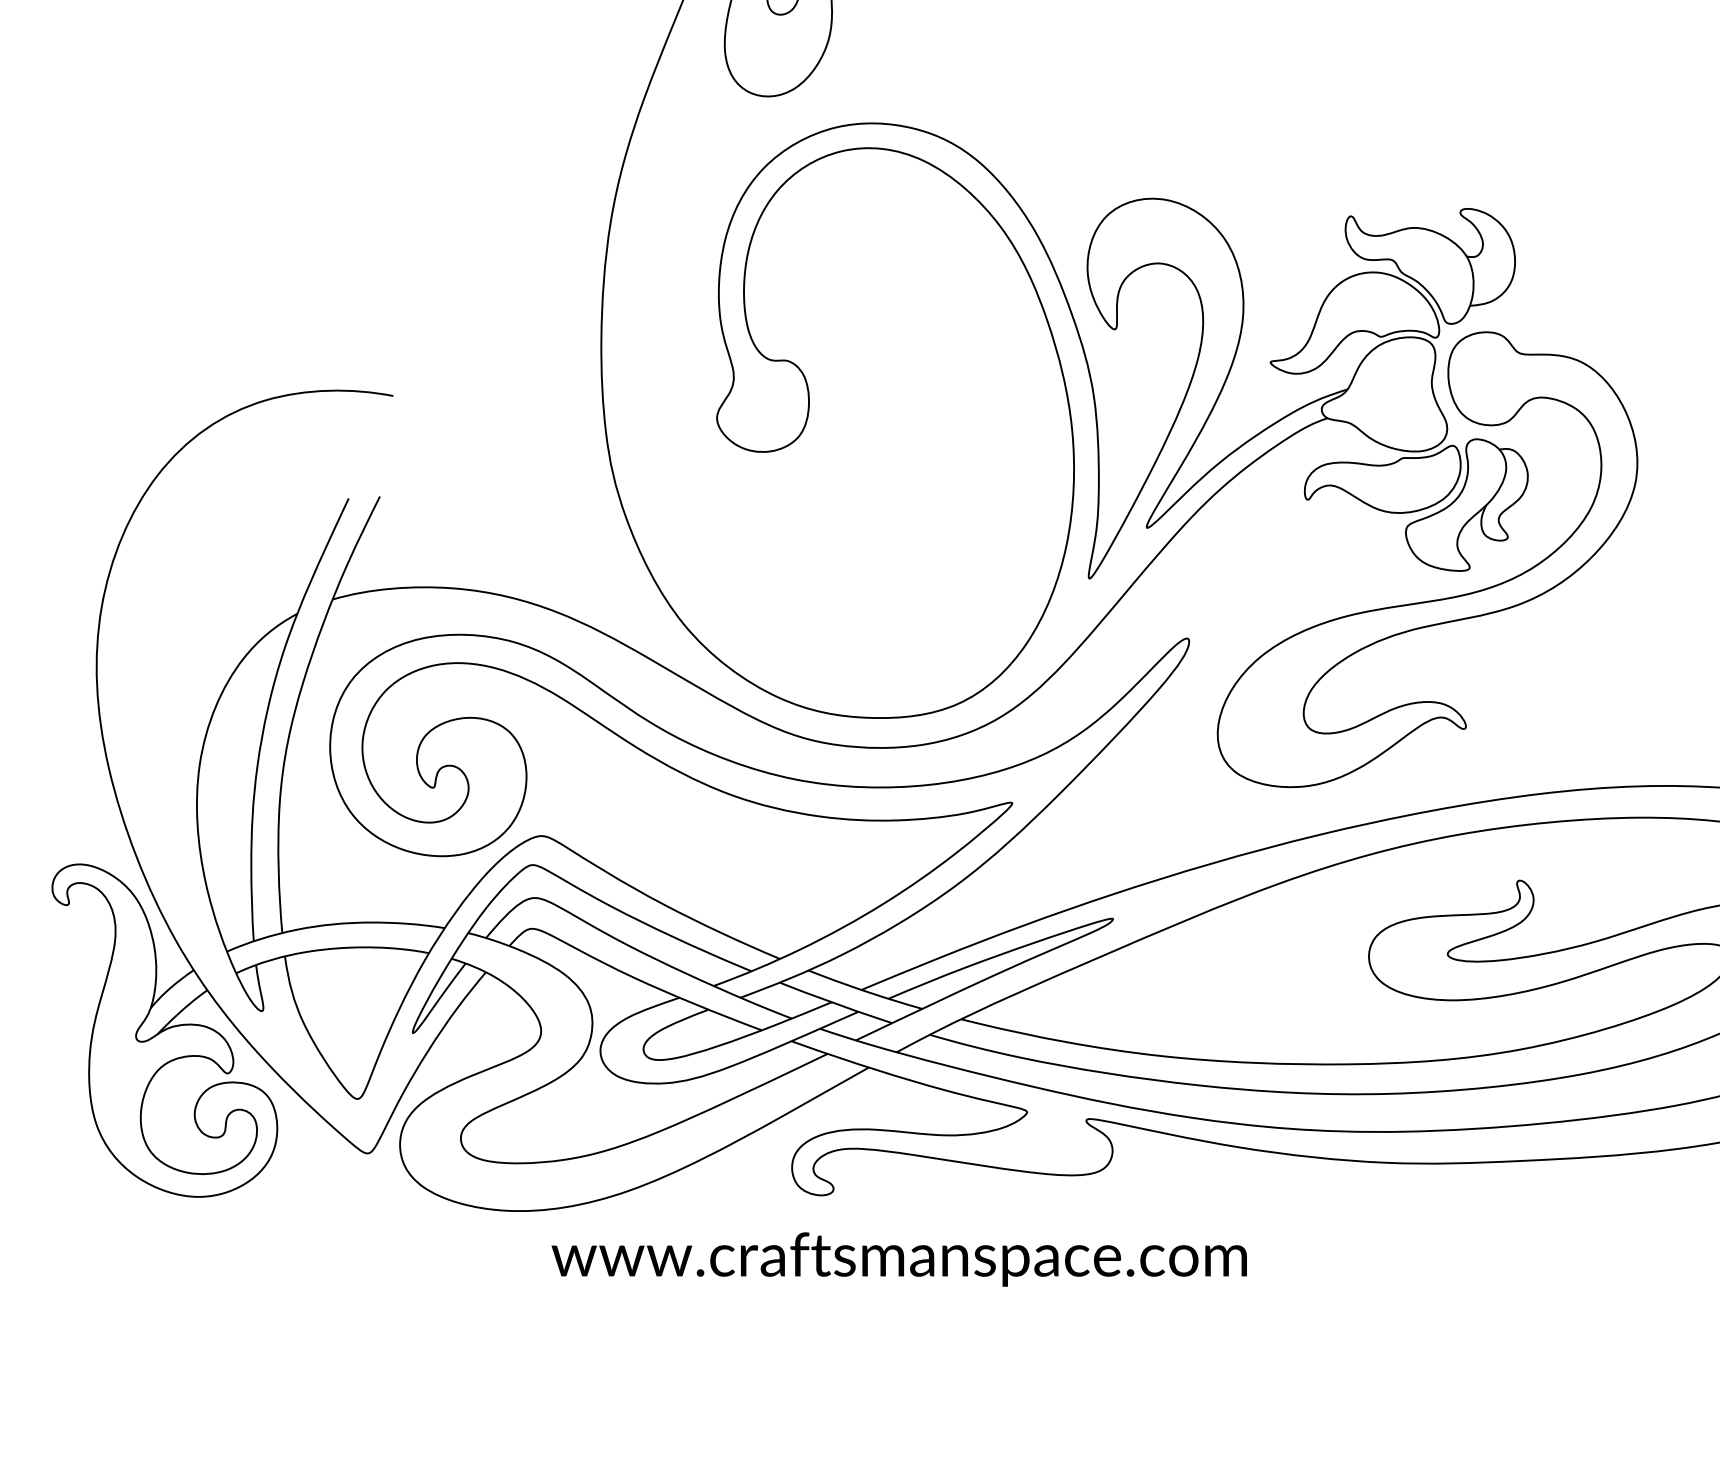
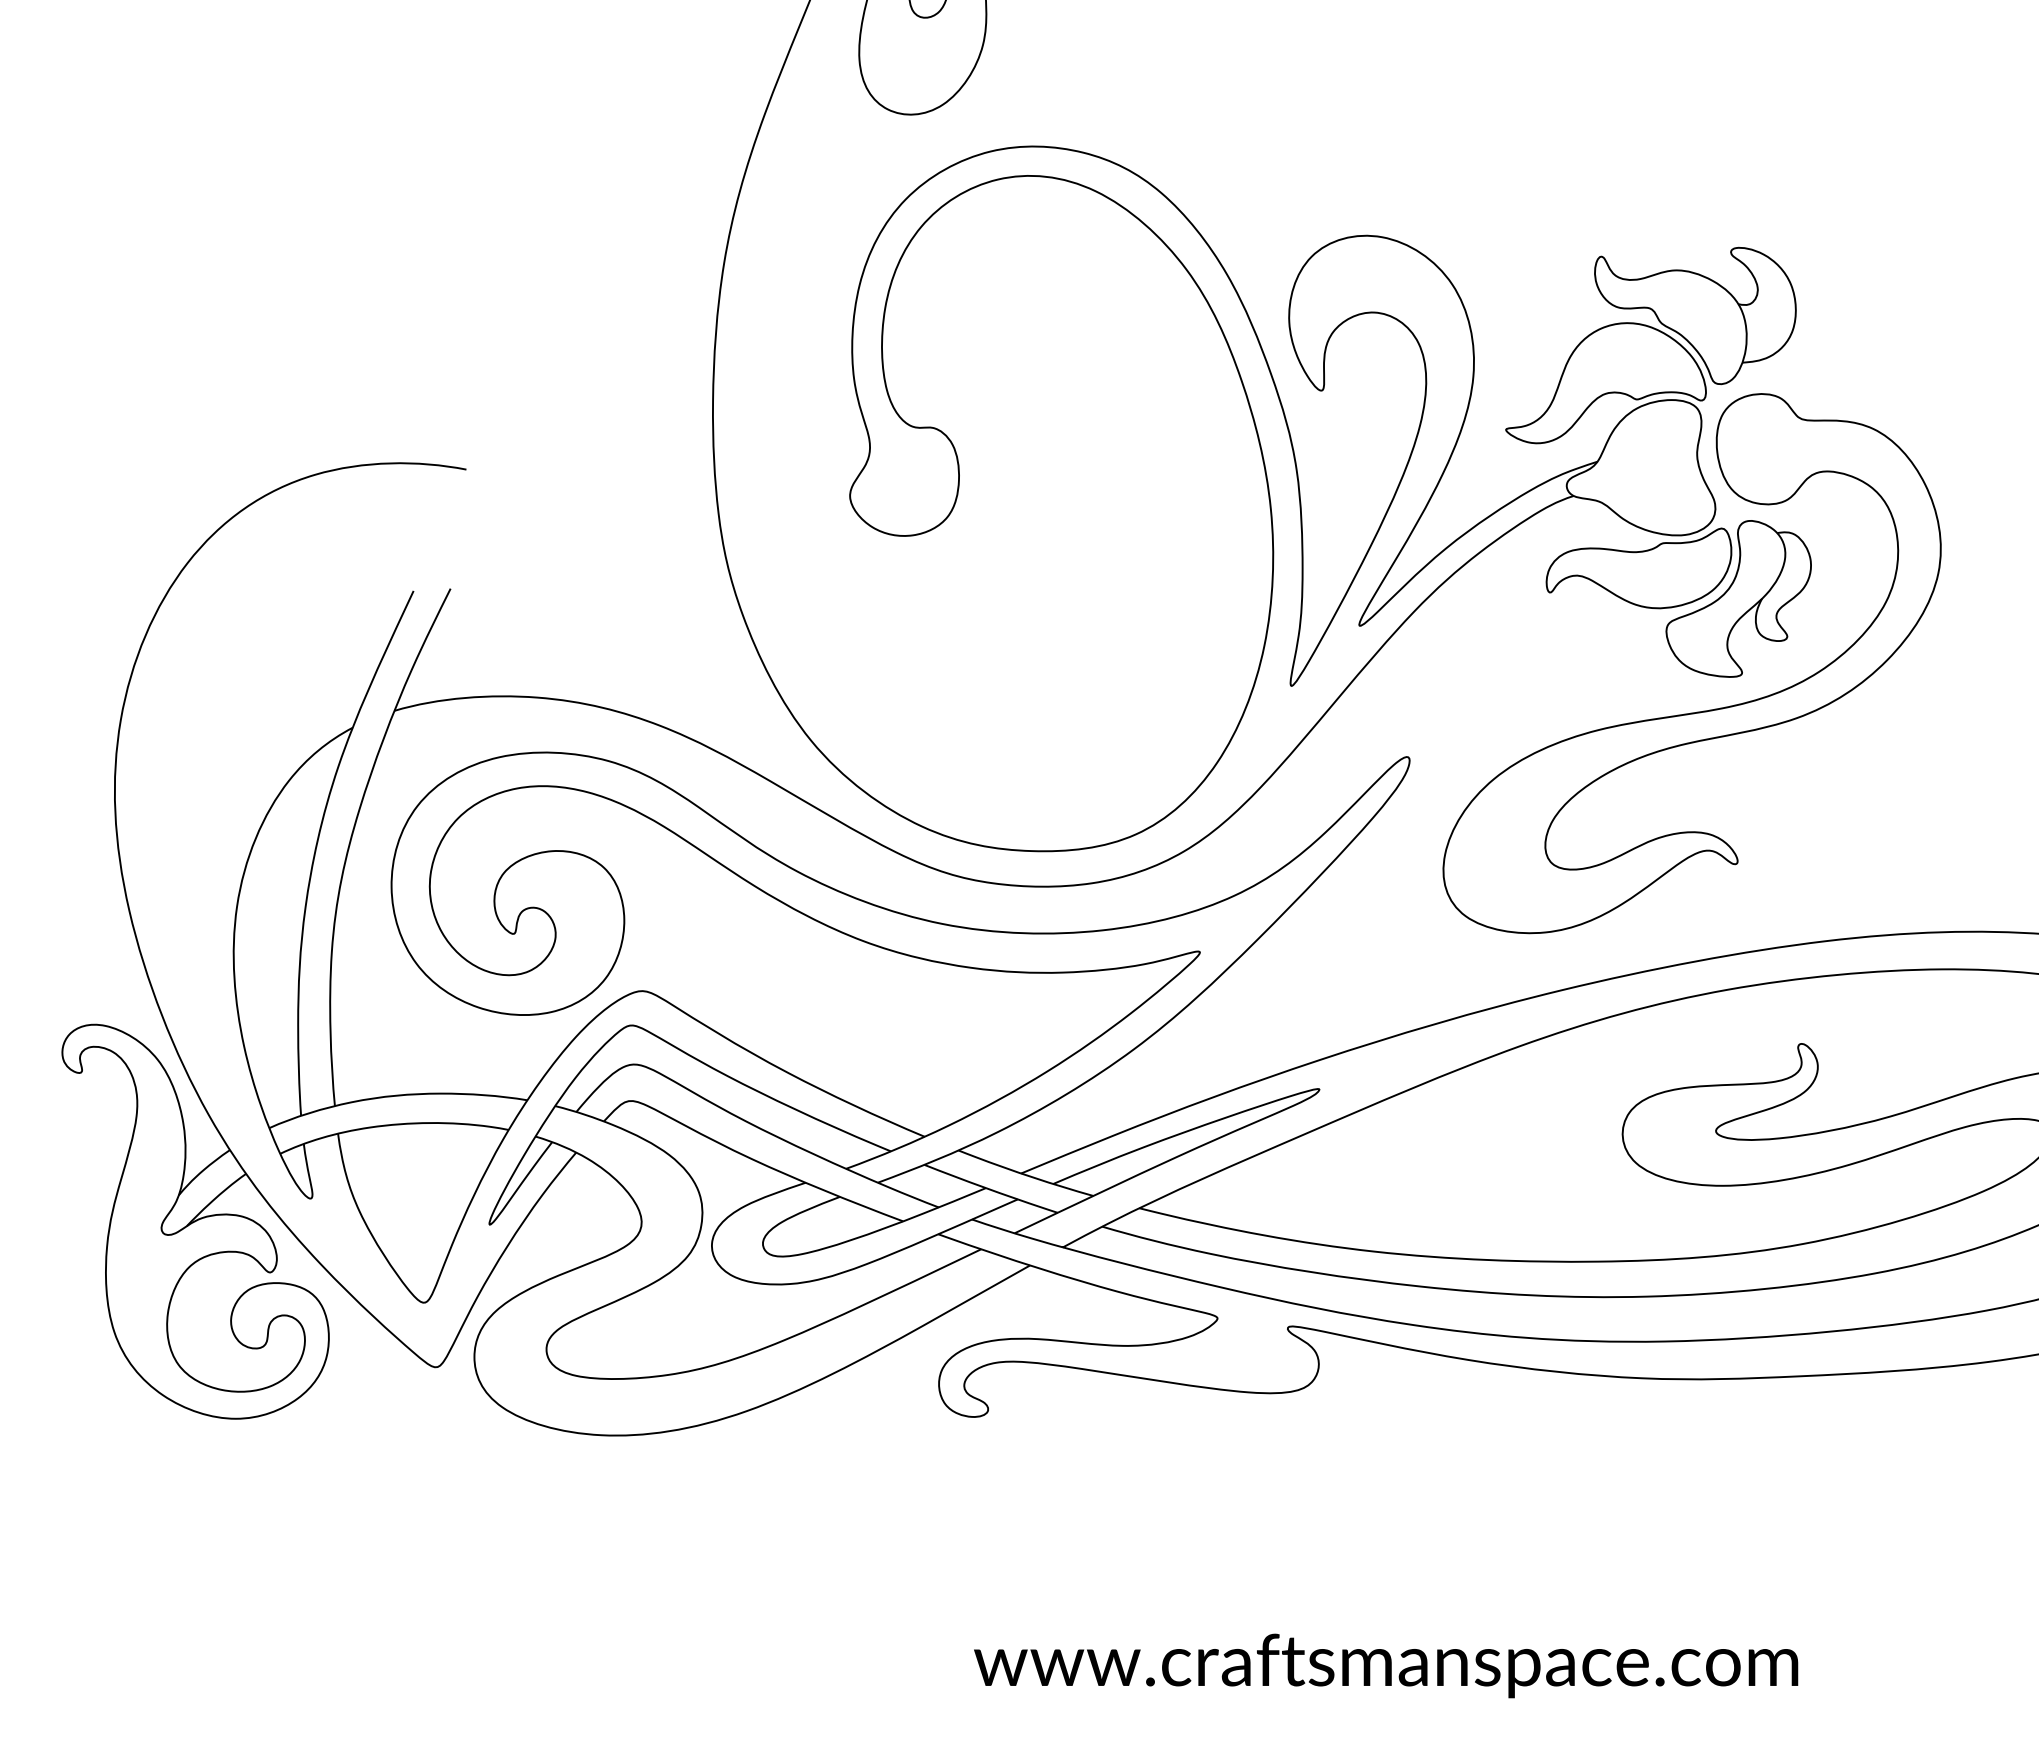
text: (899, 1259) -> (1386, 1665), moved

